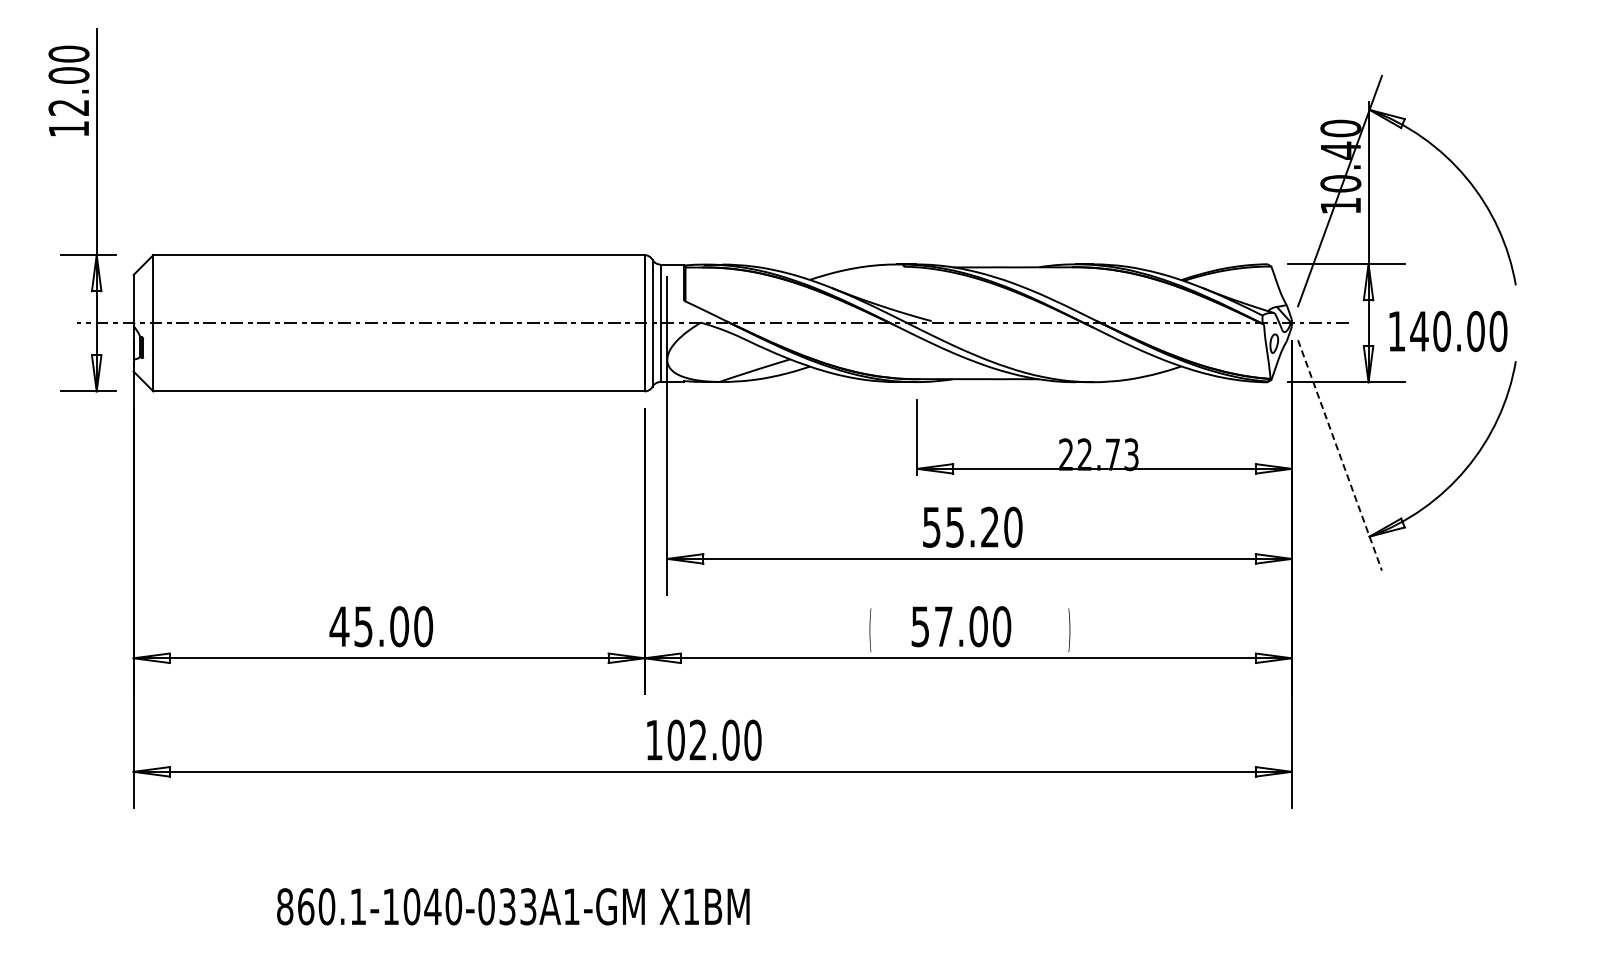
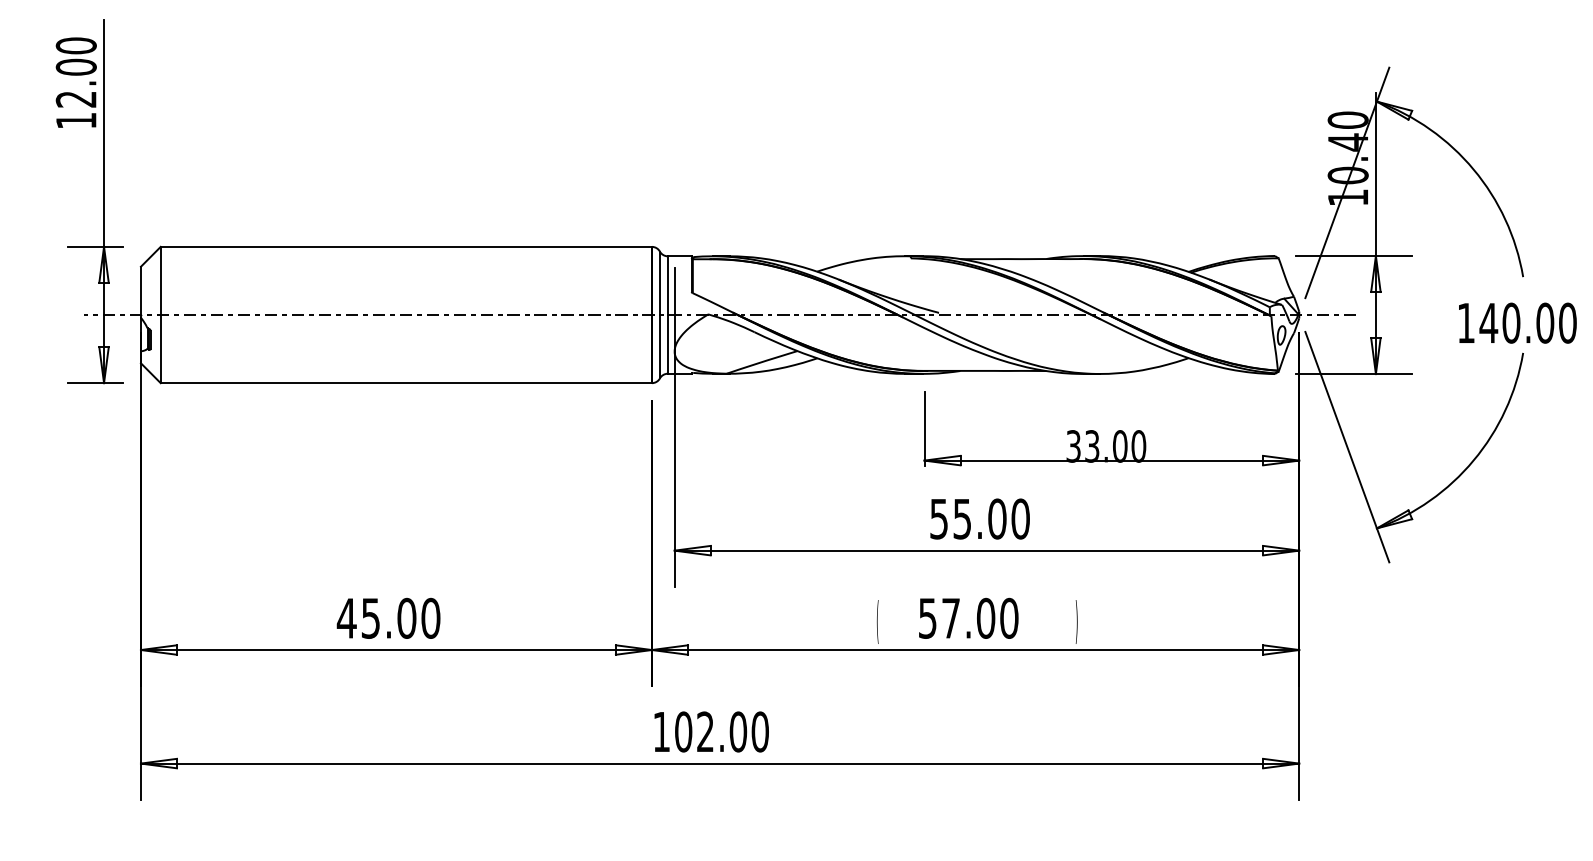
text: (1448, 331) -> (1517, 323), moved
text: (1098, 454) -> (1105, 446), 22.73 -> 33.00
line: (1340, 455) -> (1347, 447), dashed -> solid
text: (990, 526) -> (997, 518), 55.20 -> 55.00

